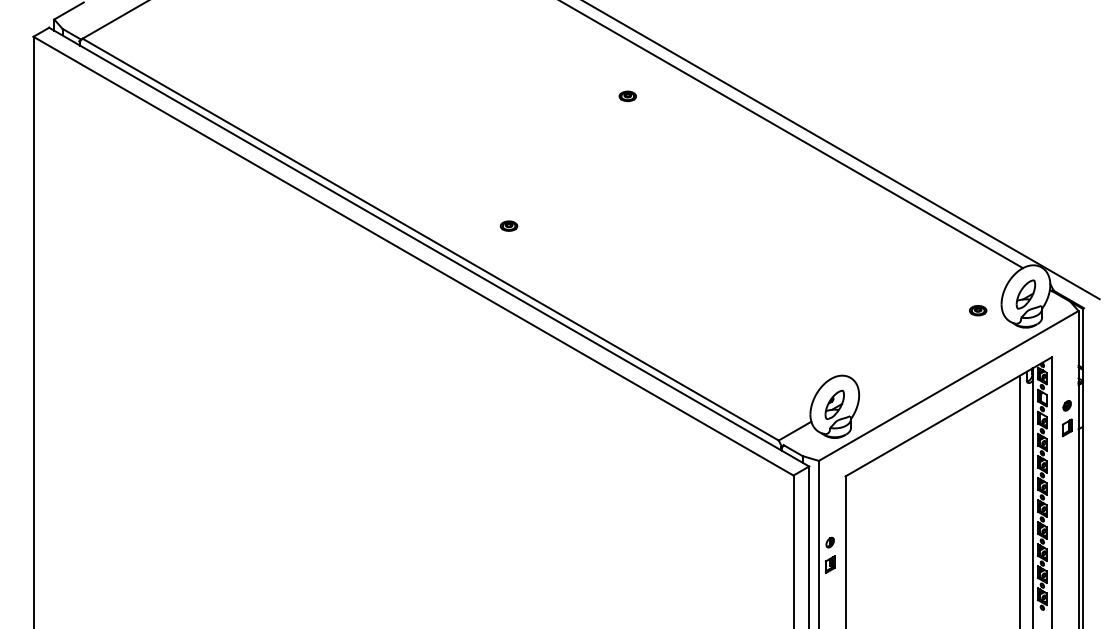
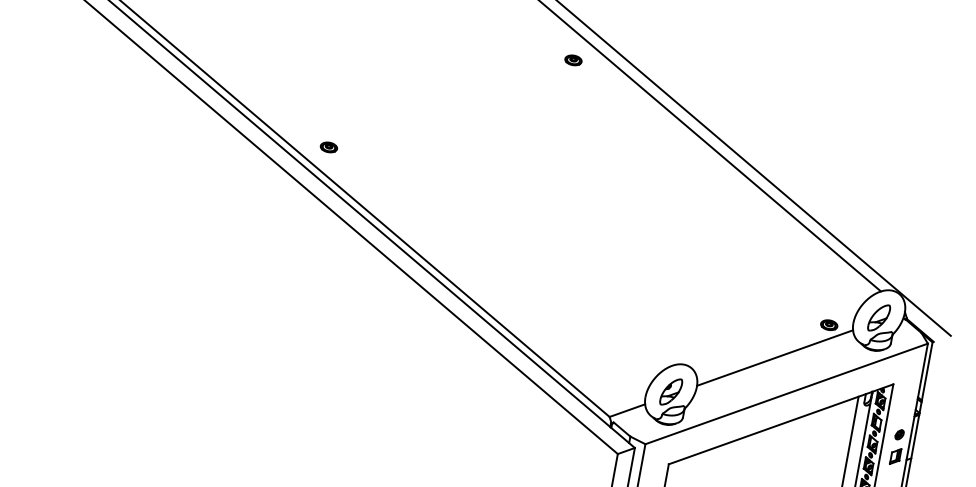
part: (627, 96) -> (573, 60), moved
part: (508, 225) -> (328, 146), moved
line: (930, 352) -> (774, 357), added

